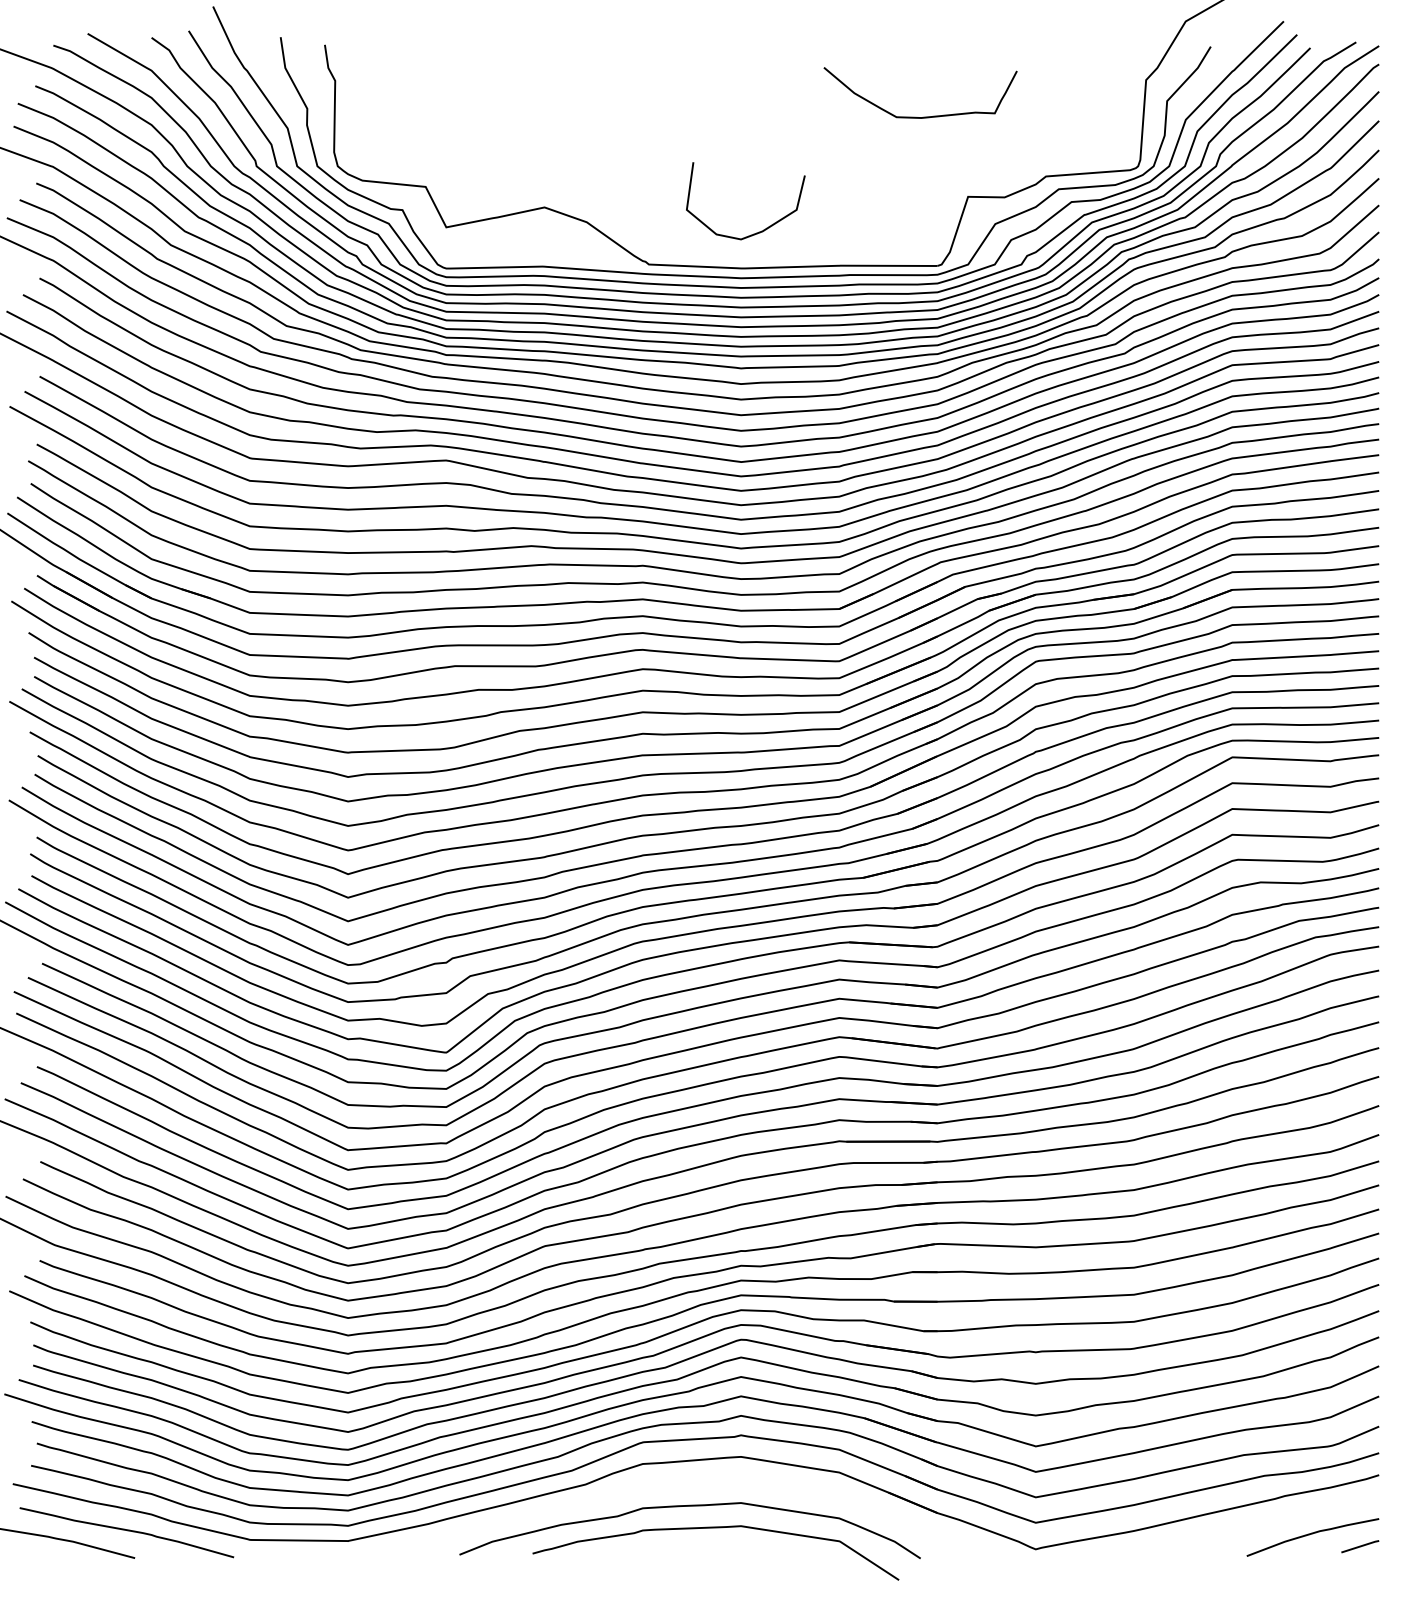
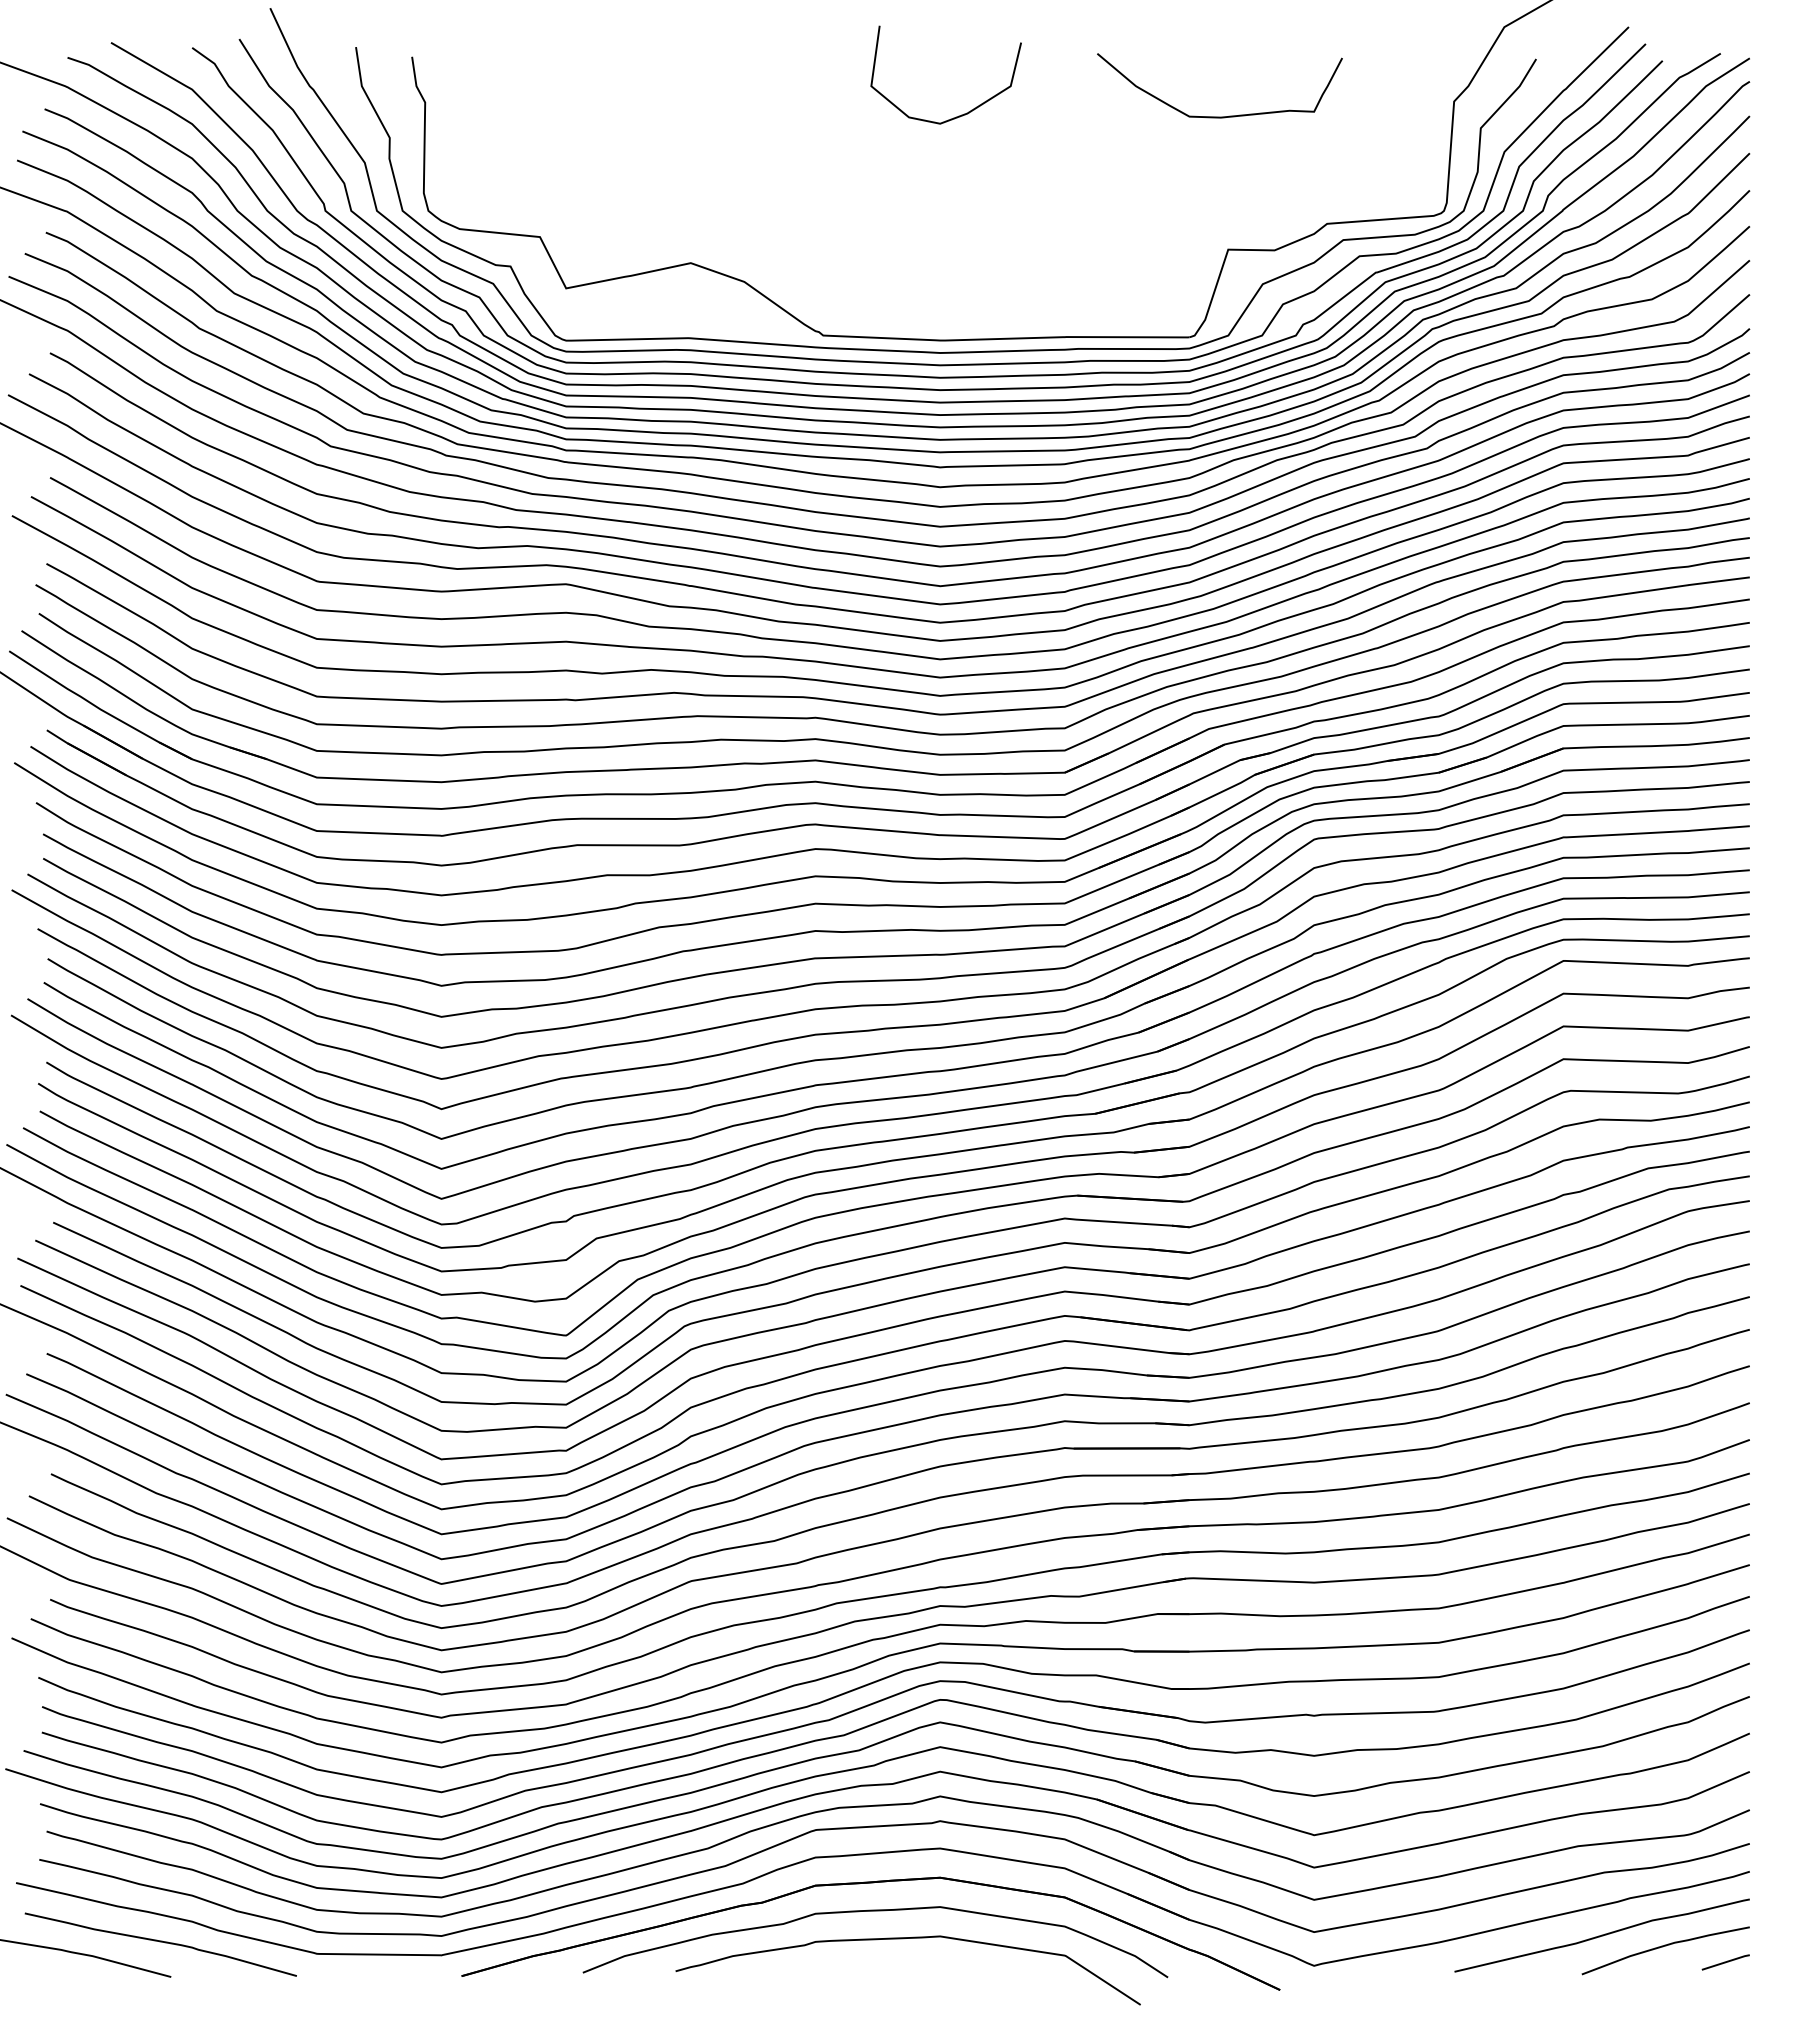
curve: (920, 117) -> (1219, 116), moved
curve: (755, 232) -> (958, 115), moved
part: (686, 1484) -> (870, 1883), added
curve: (1262, 1525) -> (1601, 1935), added

